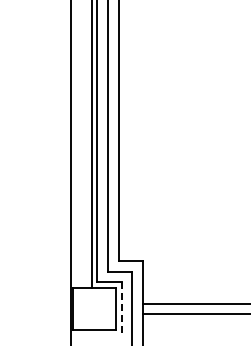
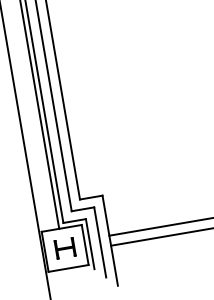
part: (94, 308) -> (64, 248), added
line: (121, 309) -> (90, 244), dashed -> solid

